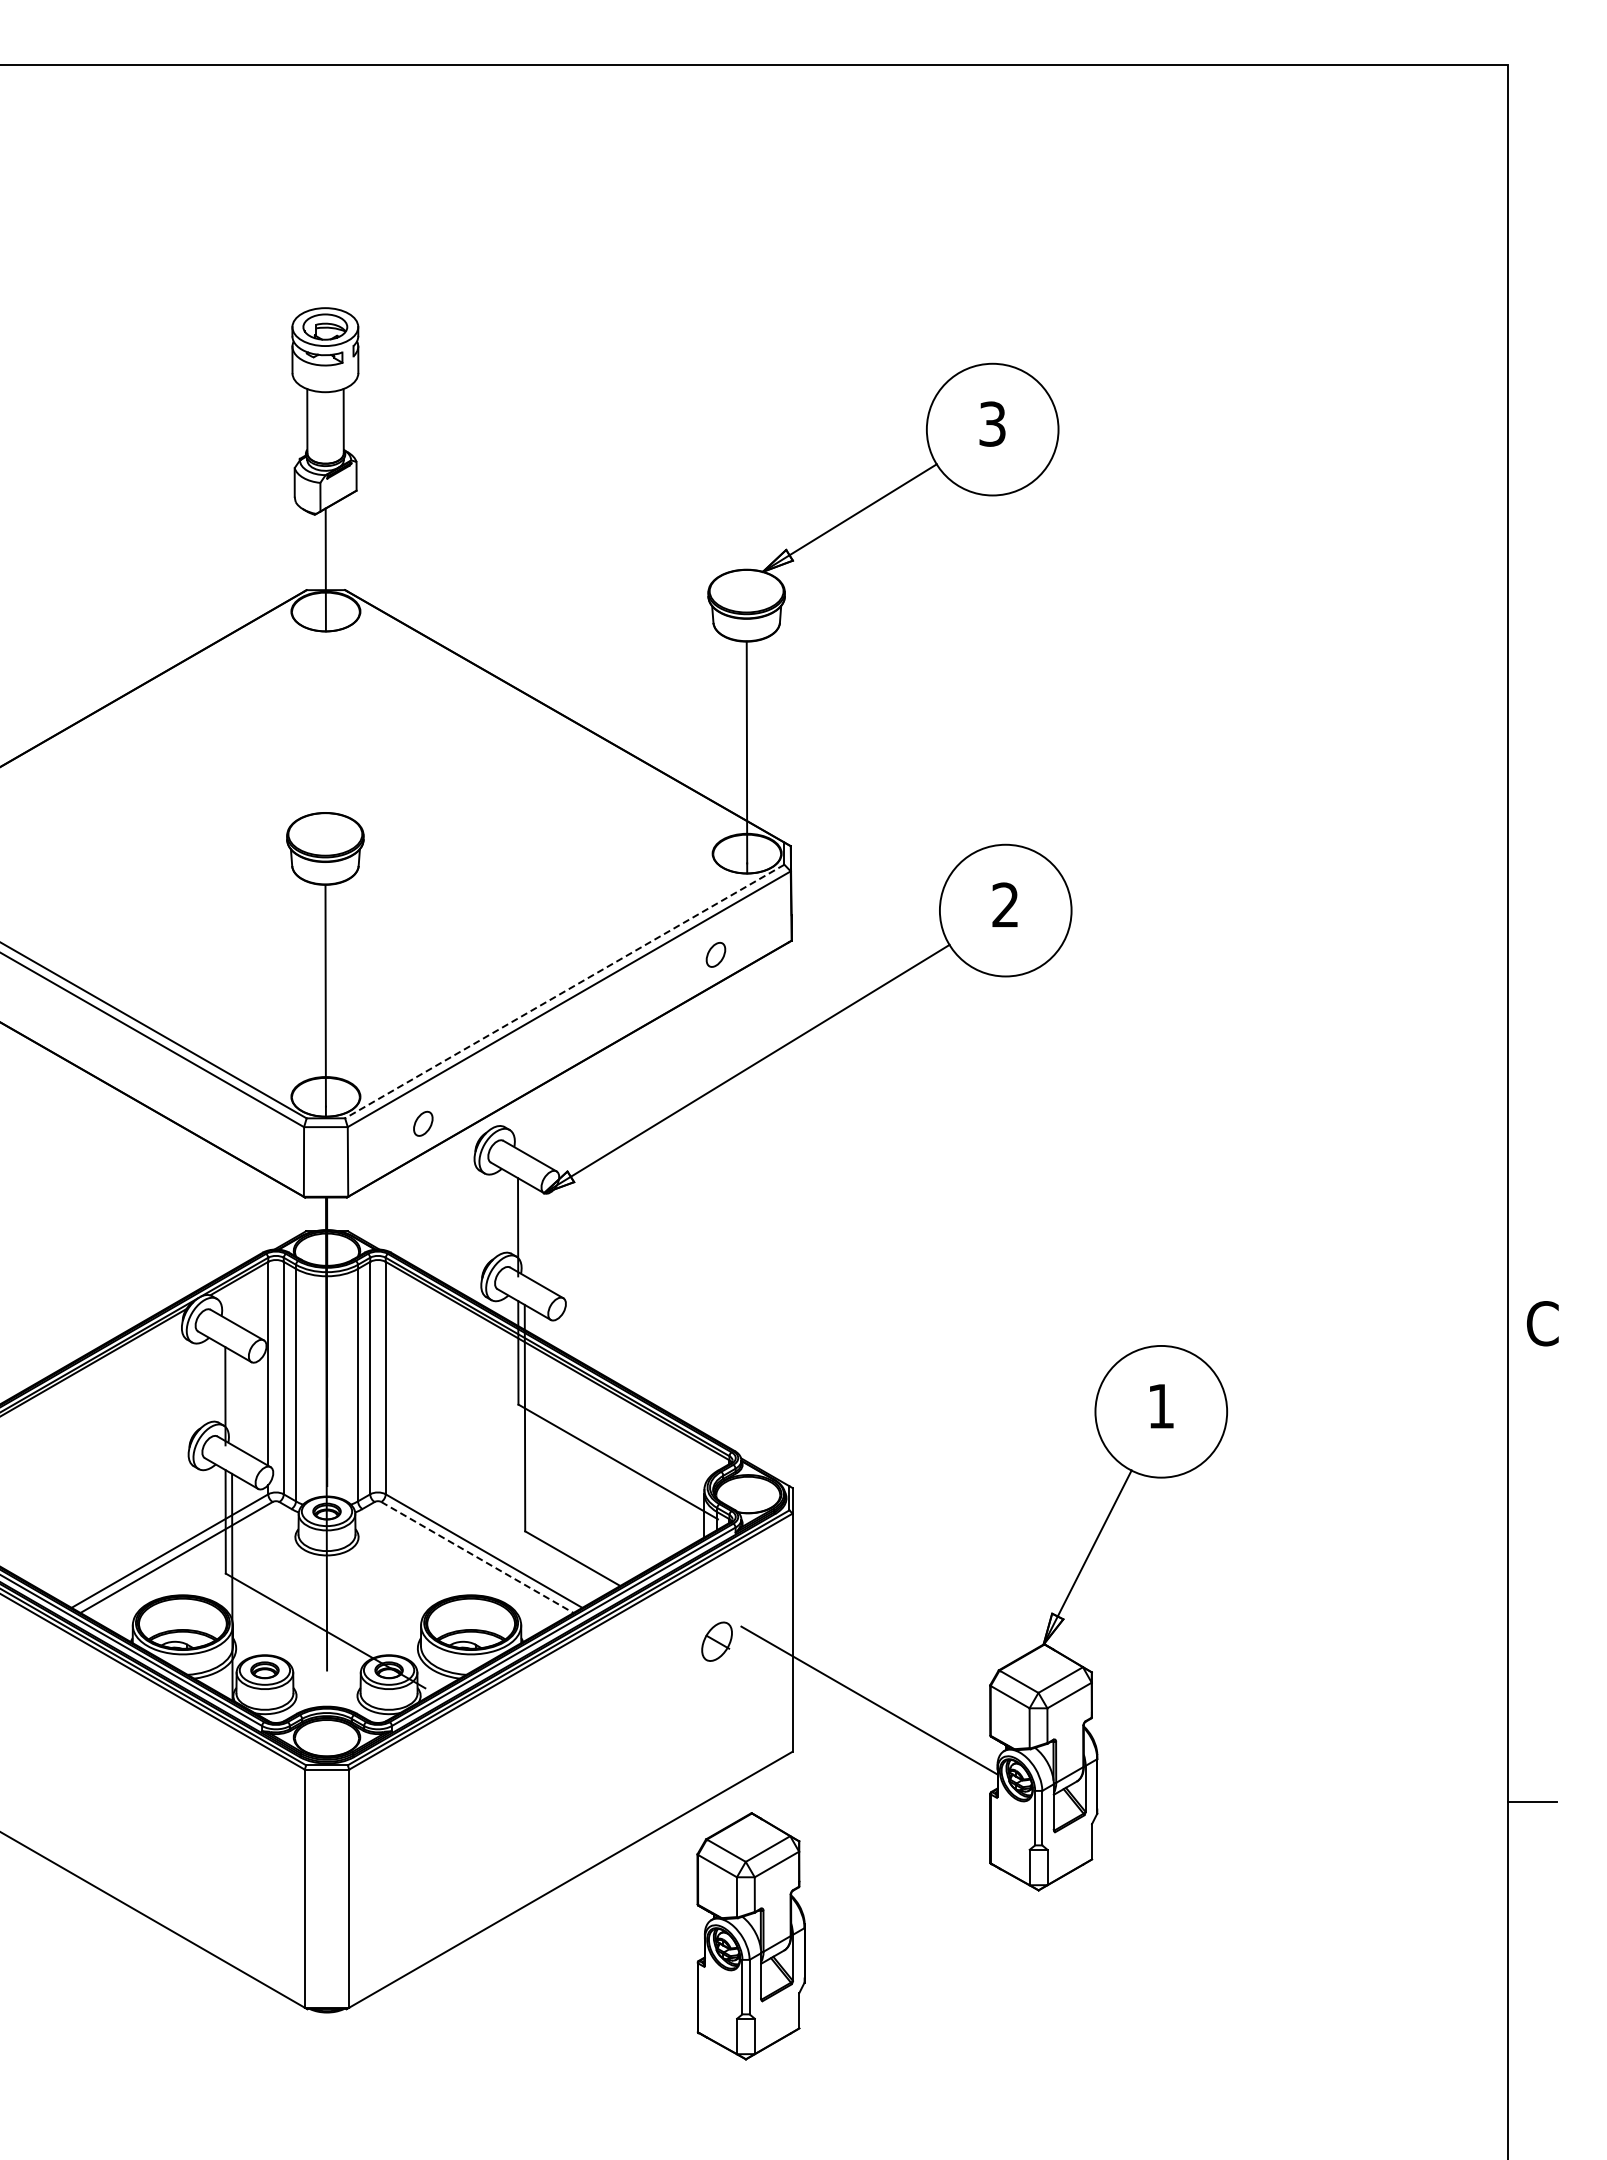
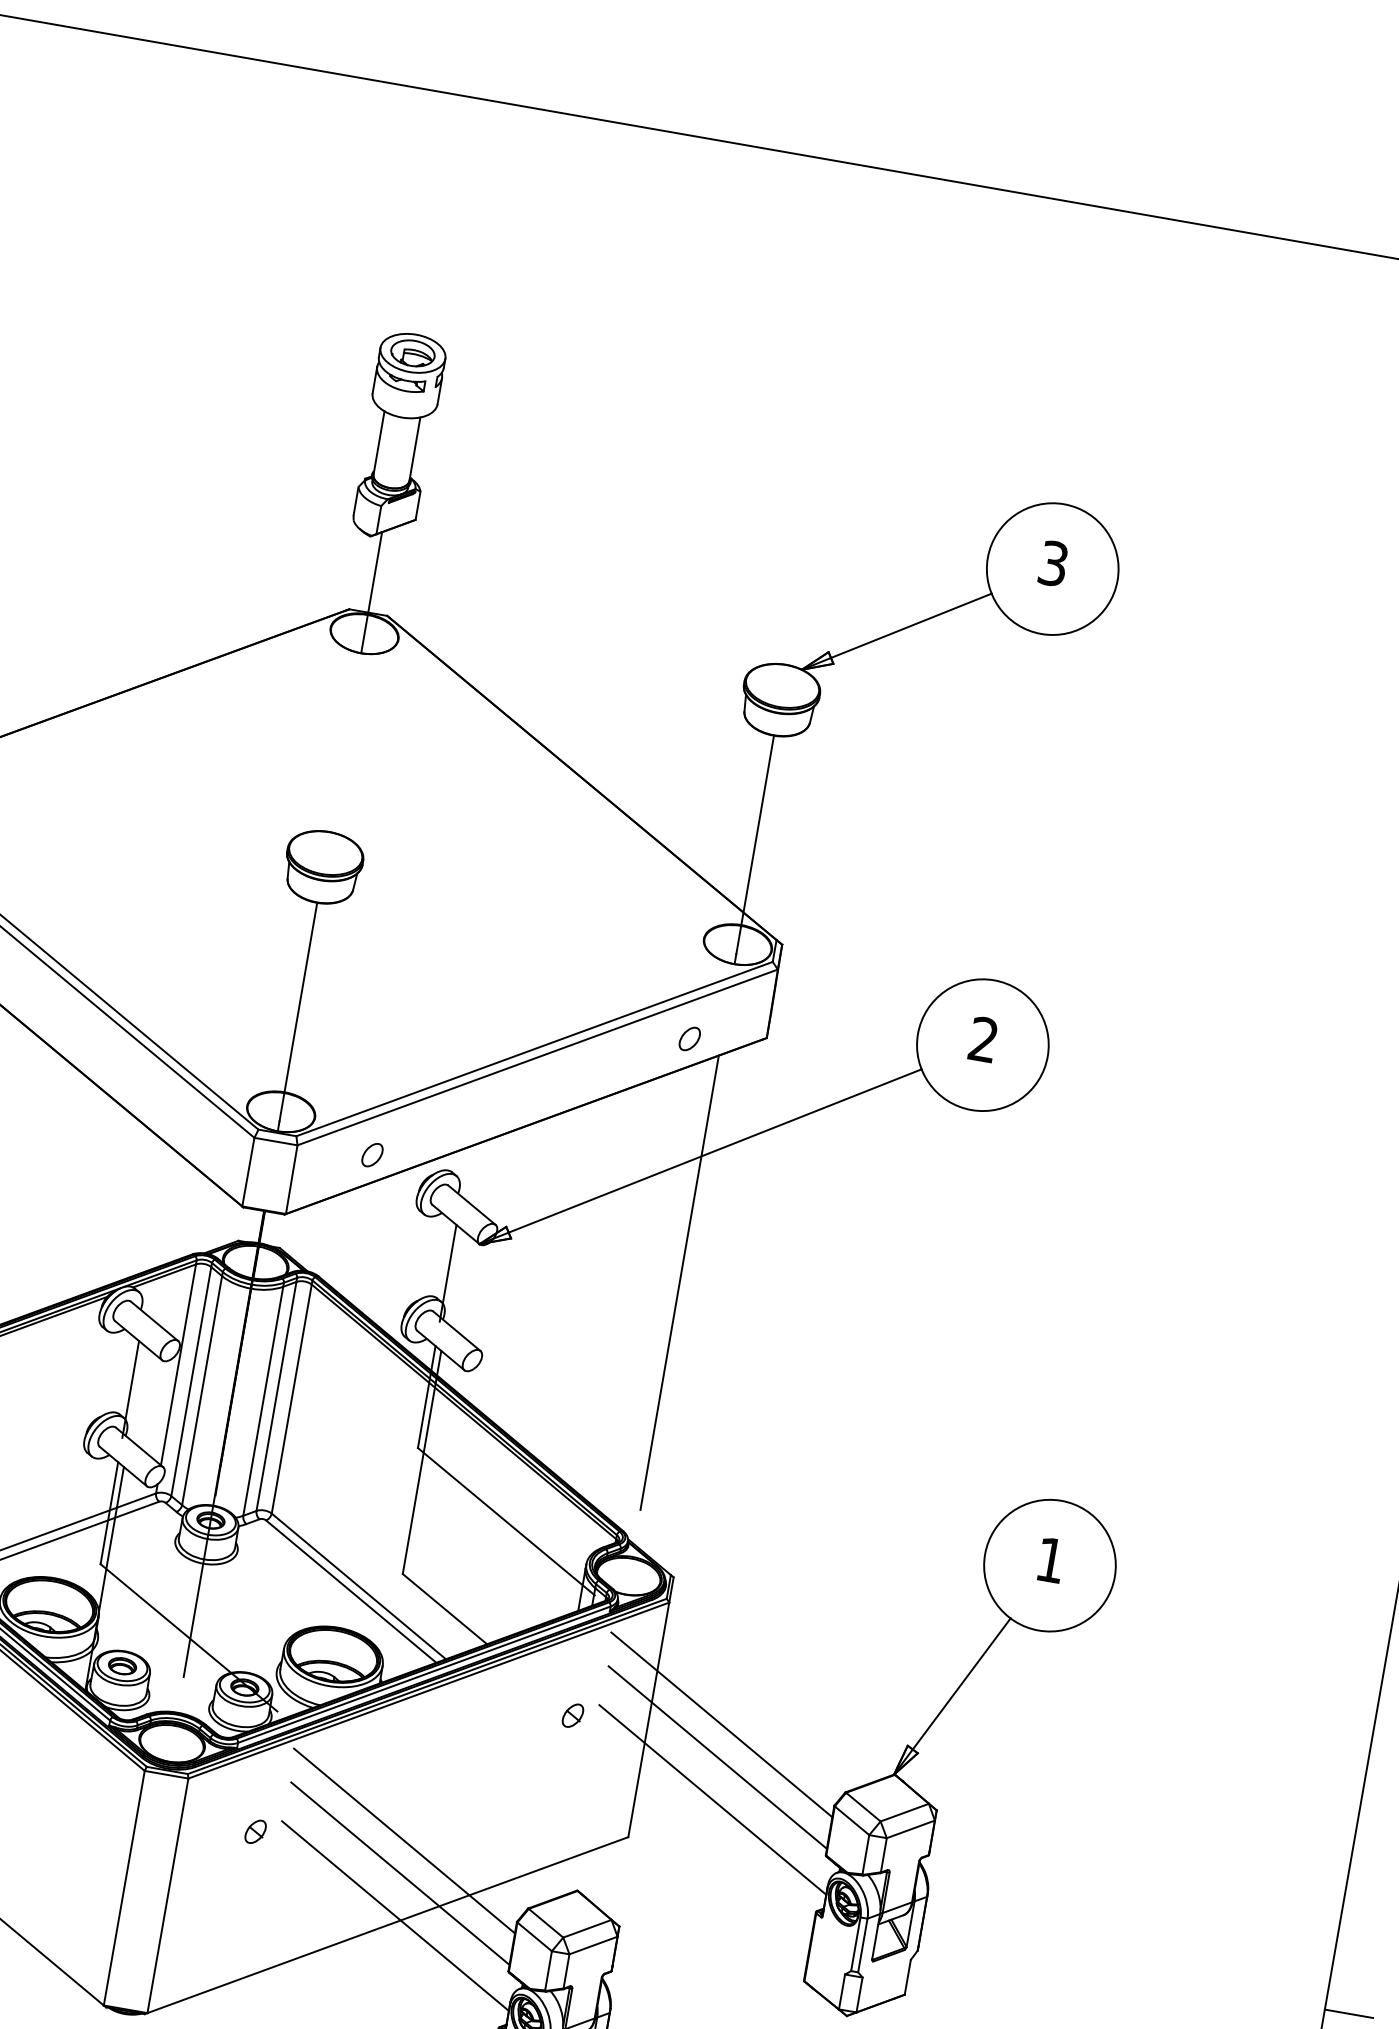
line: (564, 991) -> (534, 1049), dashed -> solid
line: (747, 1196) -> (679, 1282), added
line: (477, 1557) -> (351, 1591), dashed -> solid
line: (865, 1625) -> (721, 1725), added
part: (717, 1641) -> (573, 1715), size x0.62
line: (866, 1657) -> (717, 1757), added
line: (572, 1794) -> (404, 1841), added
part: (424, 1810) -> (255, 1831), added
line: (574, 1826) -> (400, 1873), added
line: (576, 1869) -> (395, 1915), added

